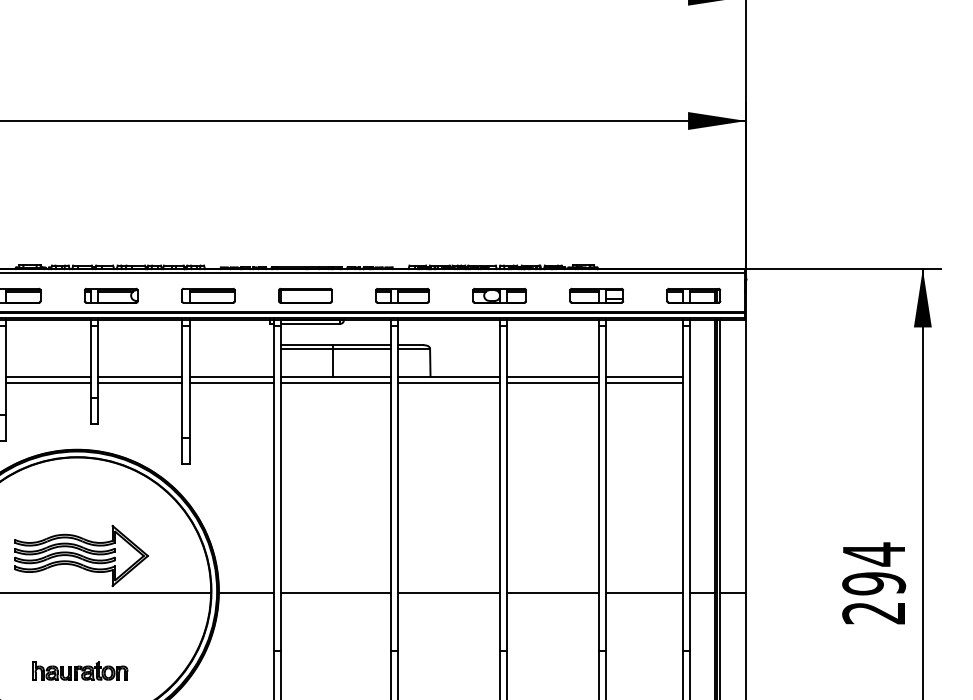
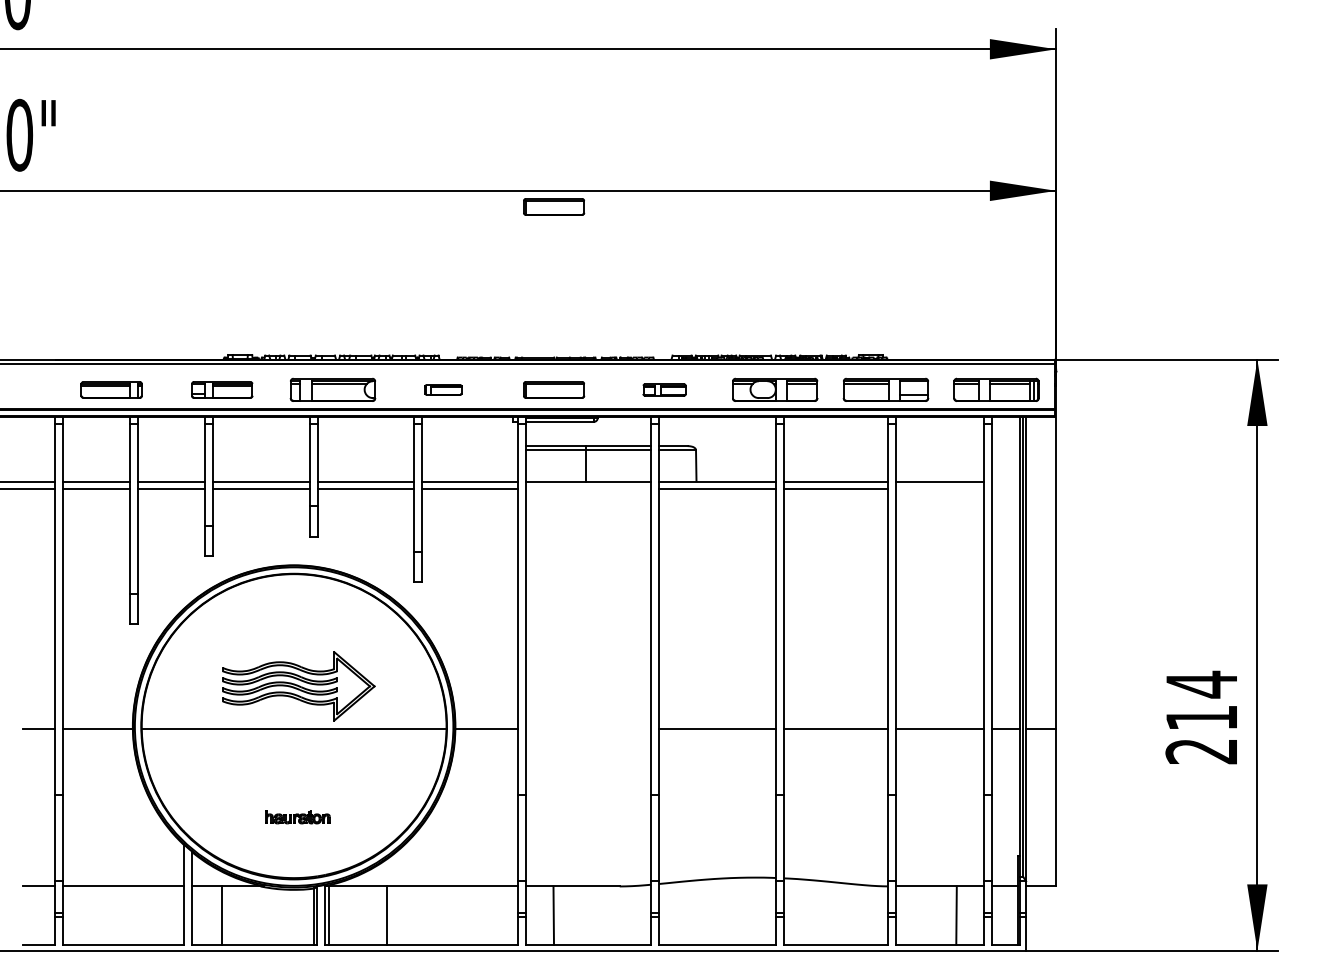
part: (305, 134) -> (554, 206), added
part: (110, 295) -> (332, 389), size x1.4
part: (208, 295) -> (443, 389), size x0.6
part: (402, 295) -> (664, 389), size x0.7
part: (499, 295) -> (775, 389), size x1.4
part: (596, 295) -> (885, 389), size x1.4
part: (693, 295) -> (996, 389), size x1.4
line: (335, 383) -> (588, 489), removed
line: (643, 383) -> (939, 489), removed
text: (873, 584) -> (1201, 718), 294 -> 214
line: (335, 592) -> (588, 728), removed
part: (80, 671) -> (297, 817), size x0.6

